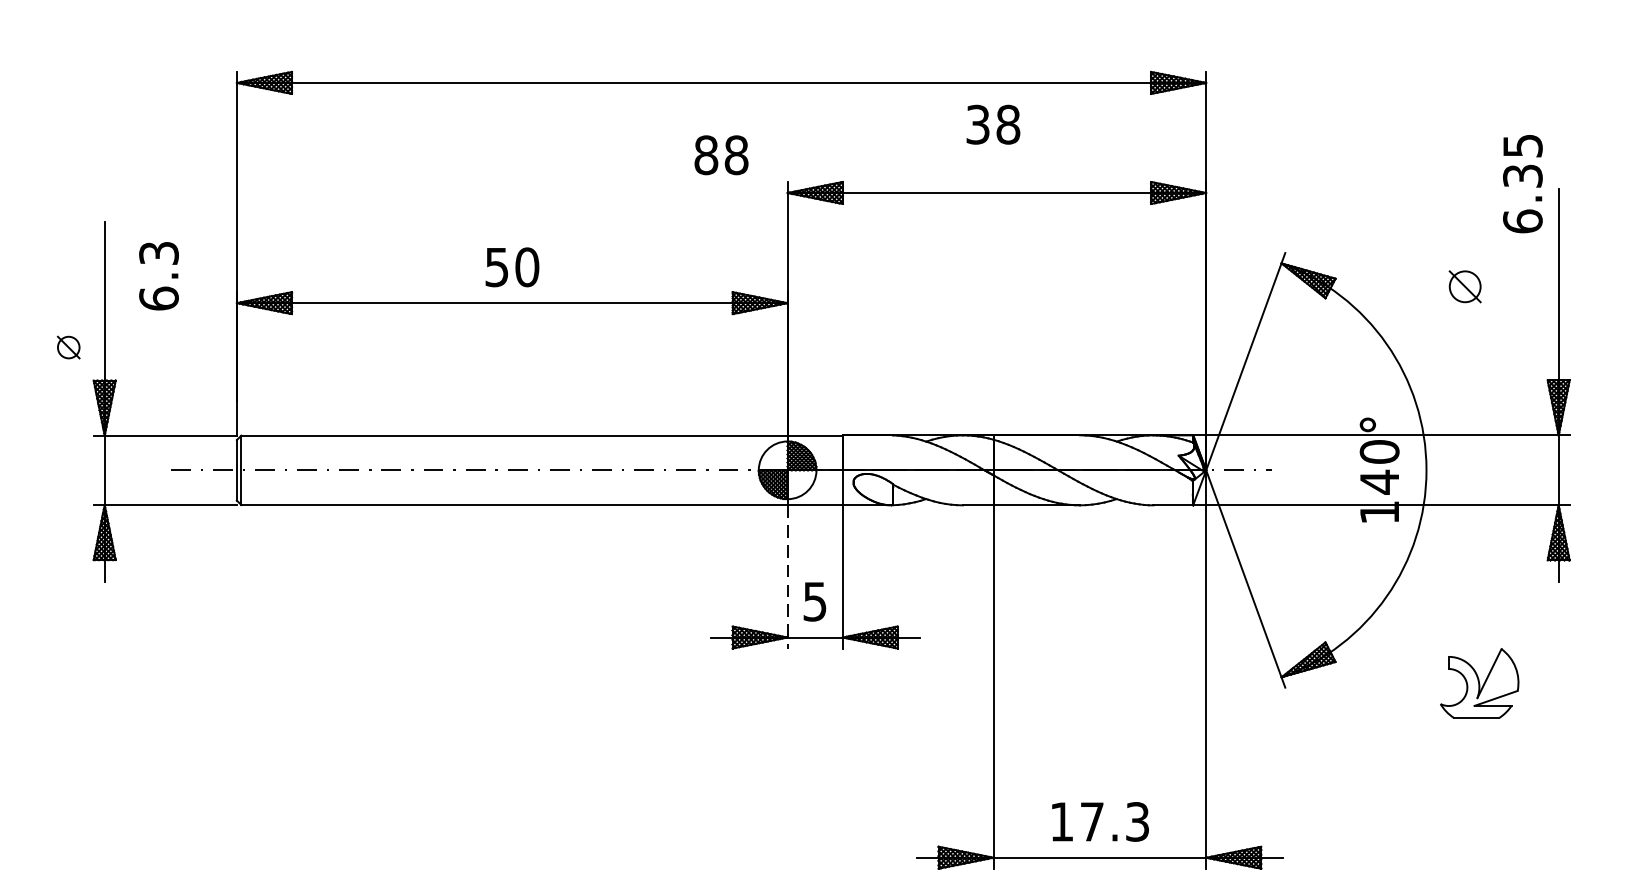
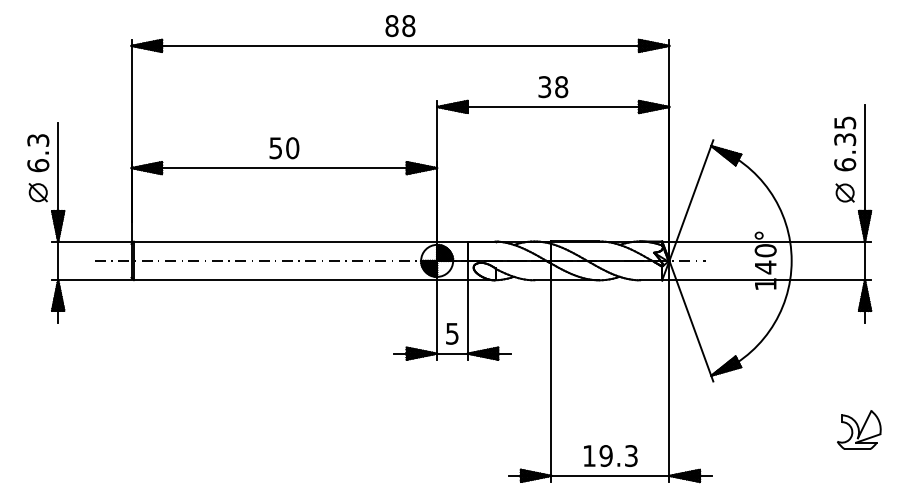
text: (993, 125) -> (553, 87), moved
text: (721, 156) -> (400, 26), moved
text: (1523, 183) -> (845, 143), moved
text: (159, 276) -> (38, 153), moved
part: (1464, 285) -> (844, 192), moved
part: (67, 347) -> (37, 192), size x1.43
line: (788, 577) -> (437, 320), dashed -> solid
part: (1480, 682) -> (859, 429), moved
text: (1091, 822) -> (605, 456), 17.3 -> 19.3

